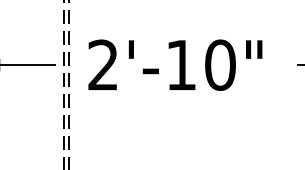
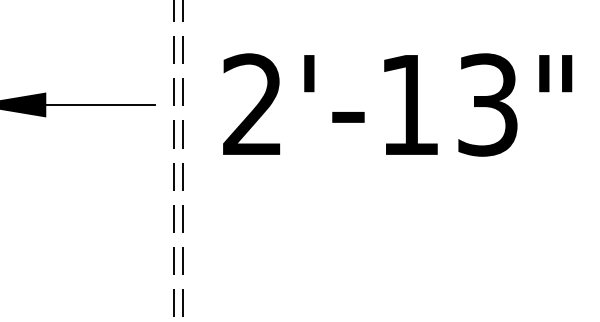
text: (220, 64) -> (488, 103), 2'-10" -> 2'-13"

